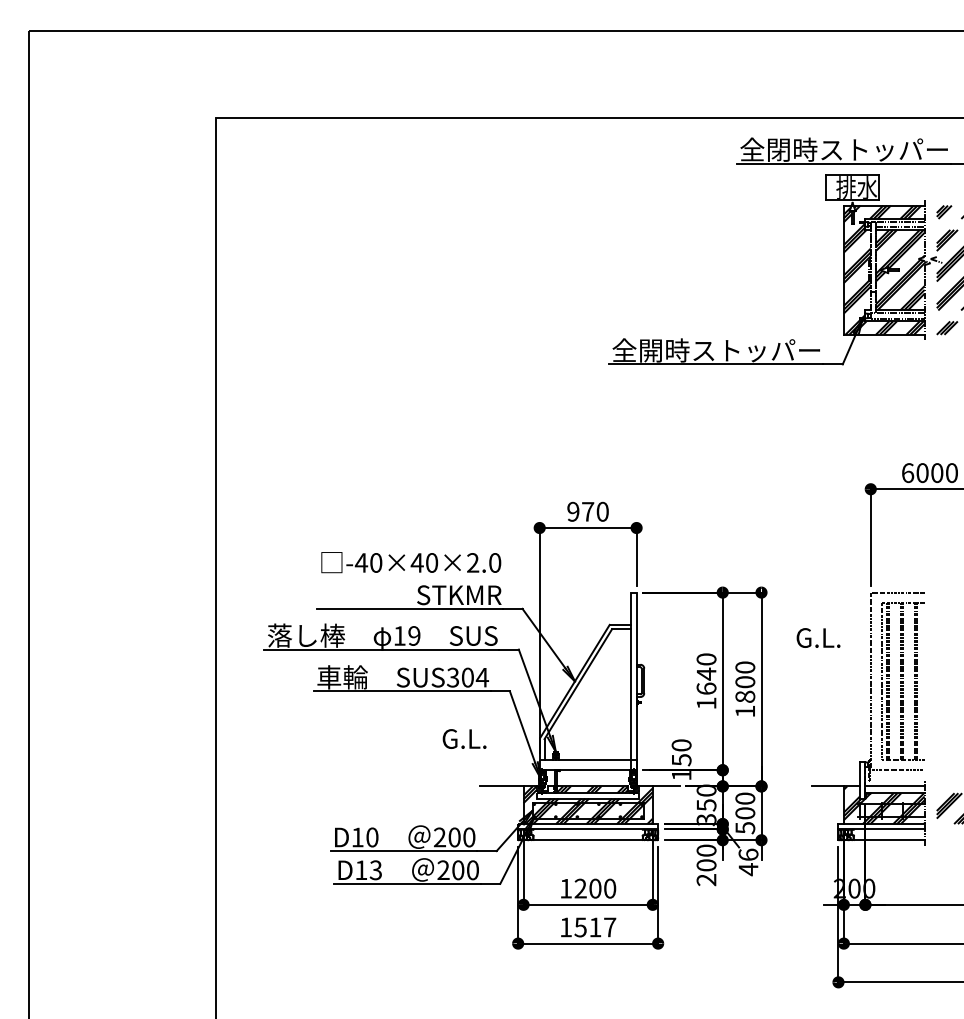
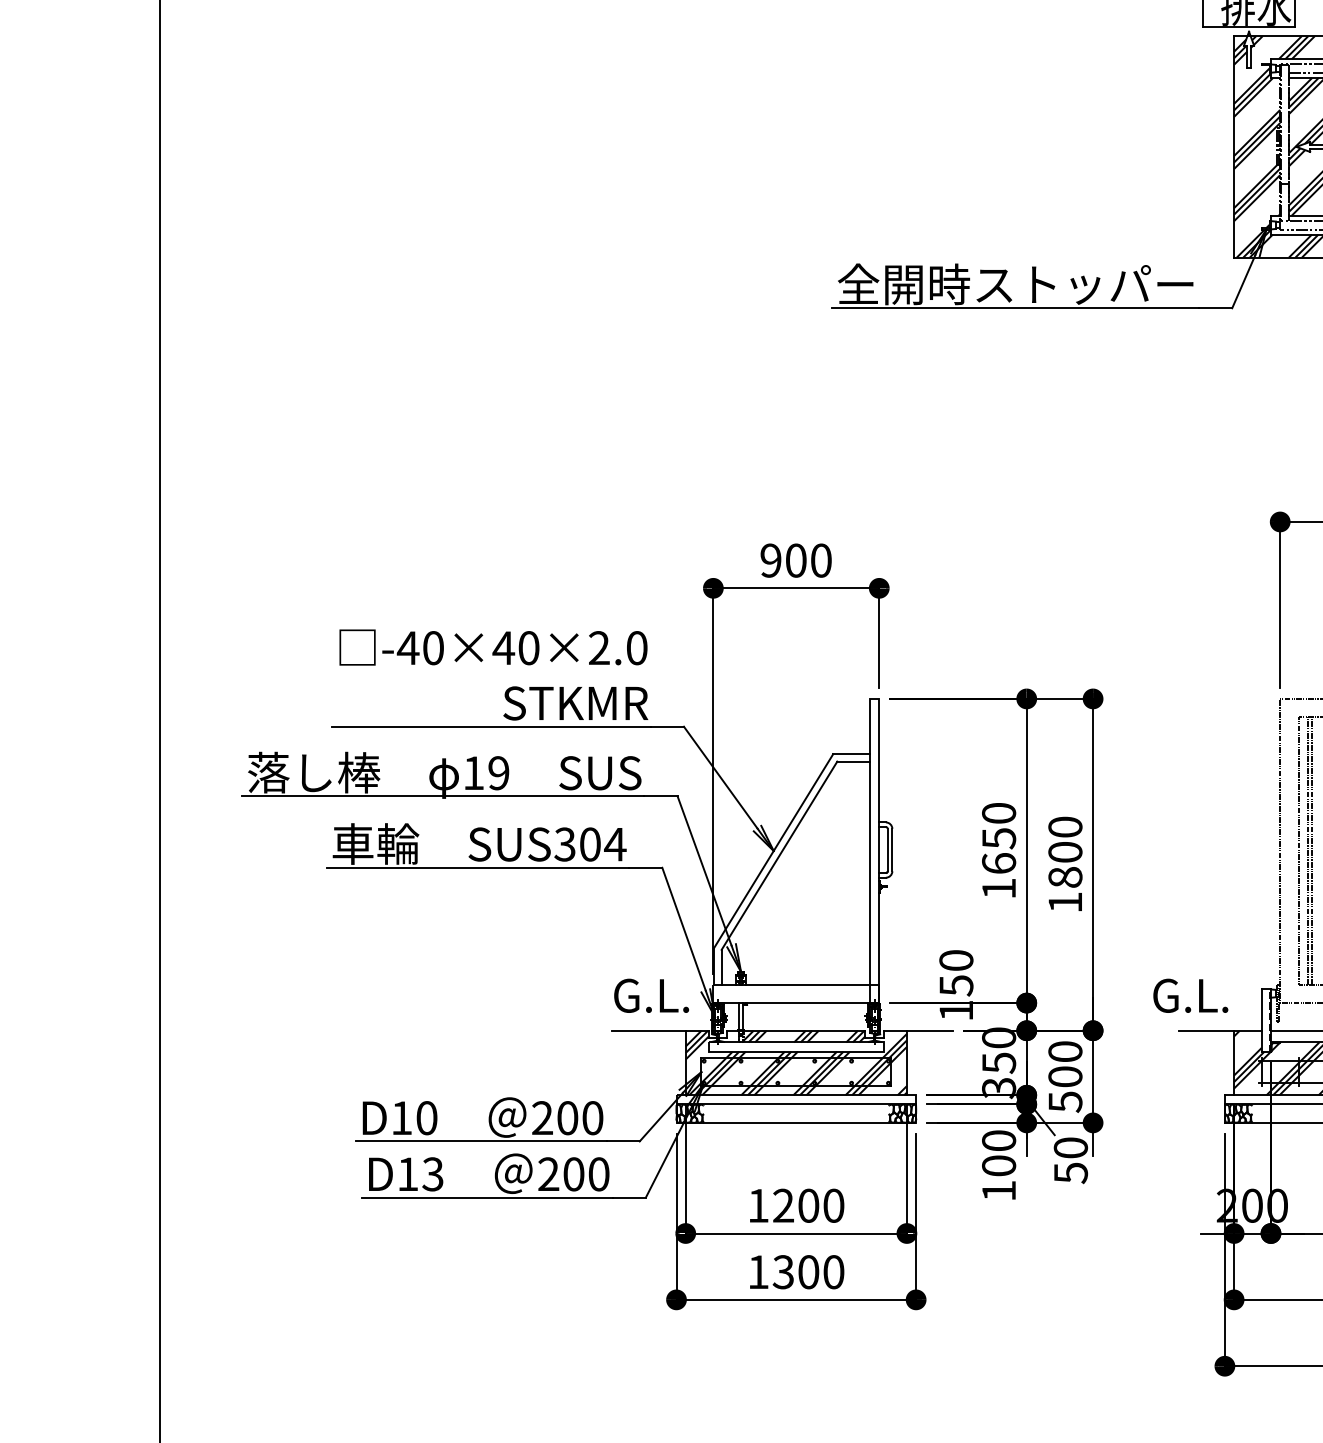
text: (588, 511) -> (796, 560), 970 -> 900
text: (818, 637) -> (1190, 994), moved
text: (706, 673) -> (998, 837), 1640 -> 1650
text: (464, 738) -> (651, 994), moved
text: (748, 862) -> (1070, 1160), 46 -> 50
text: (706, 880) -> (998, 1191), 200 -> 100
text: (595, 927) -> (808, 1272), 1517 -> 1300

